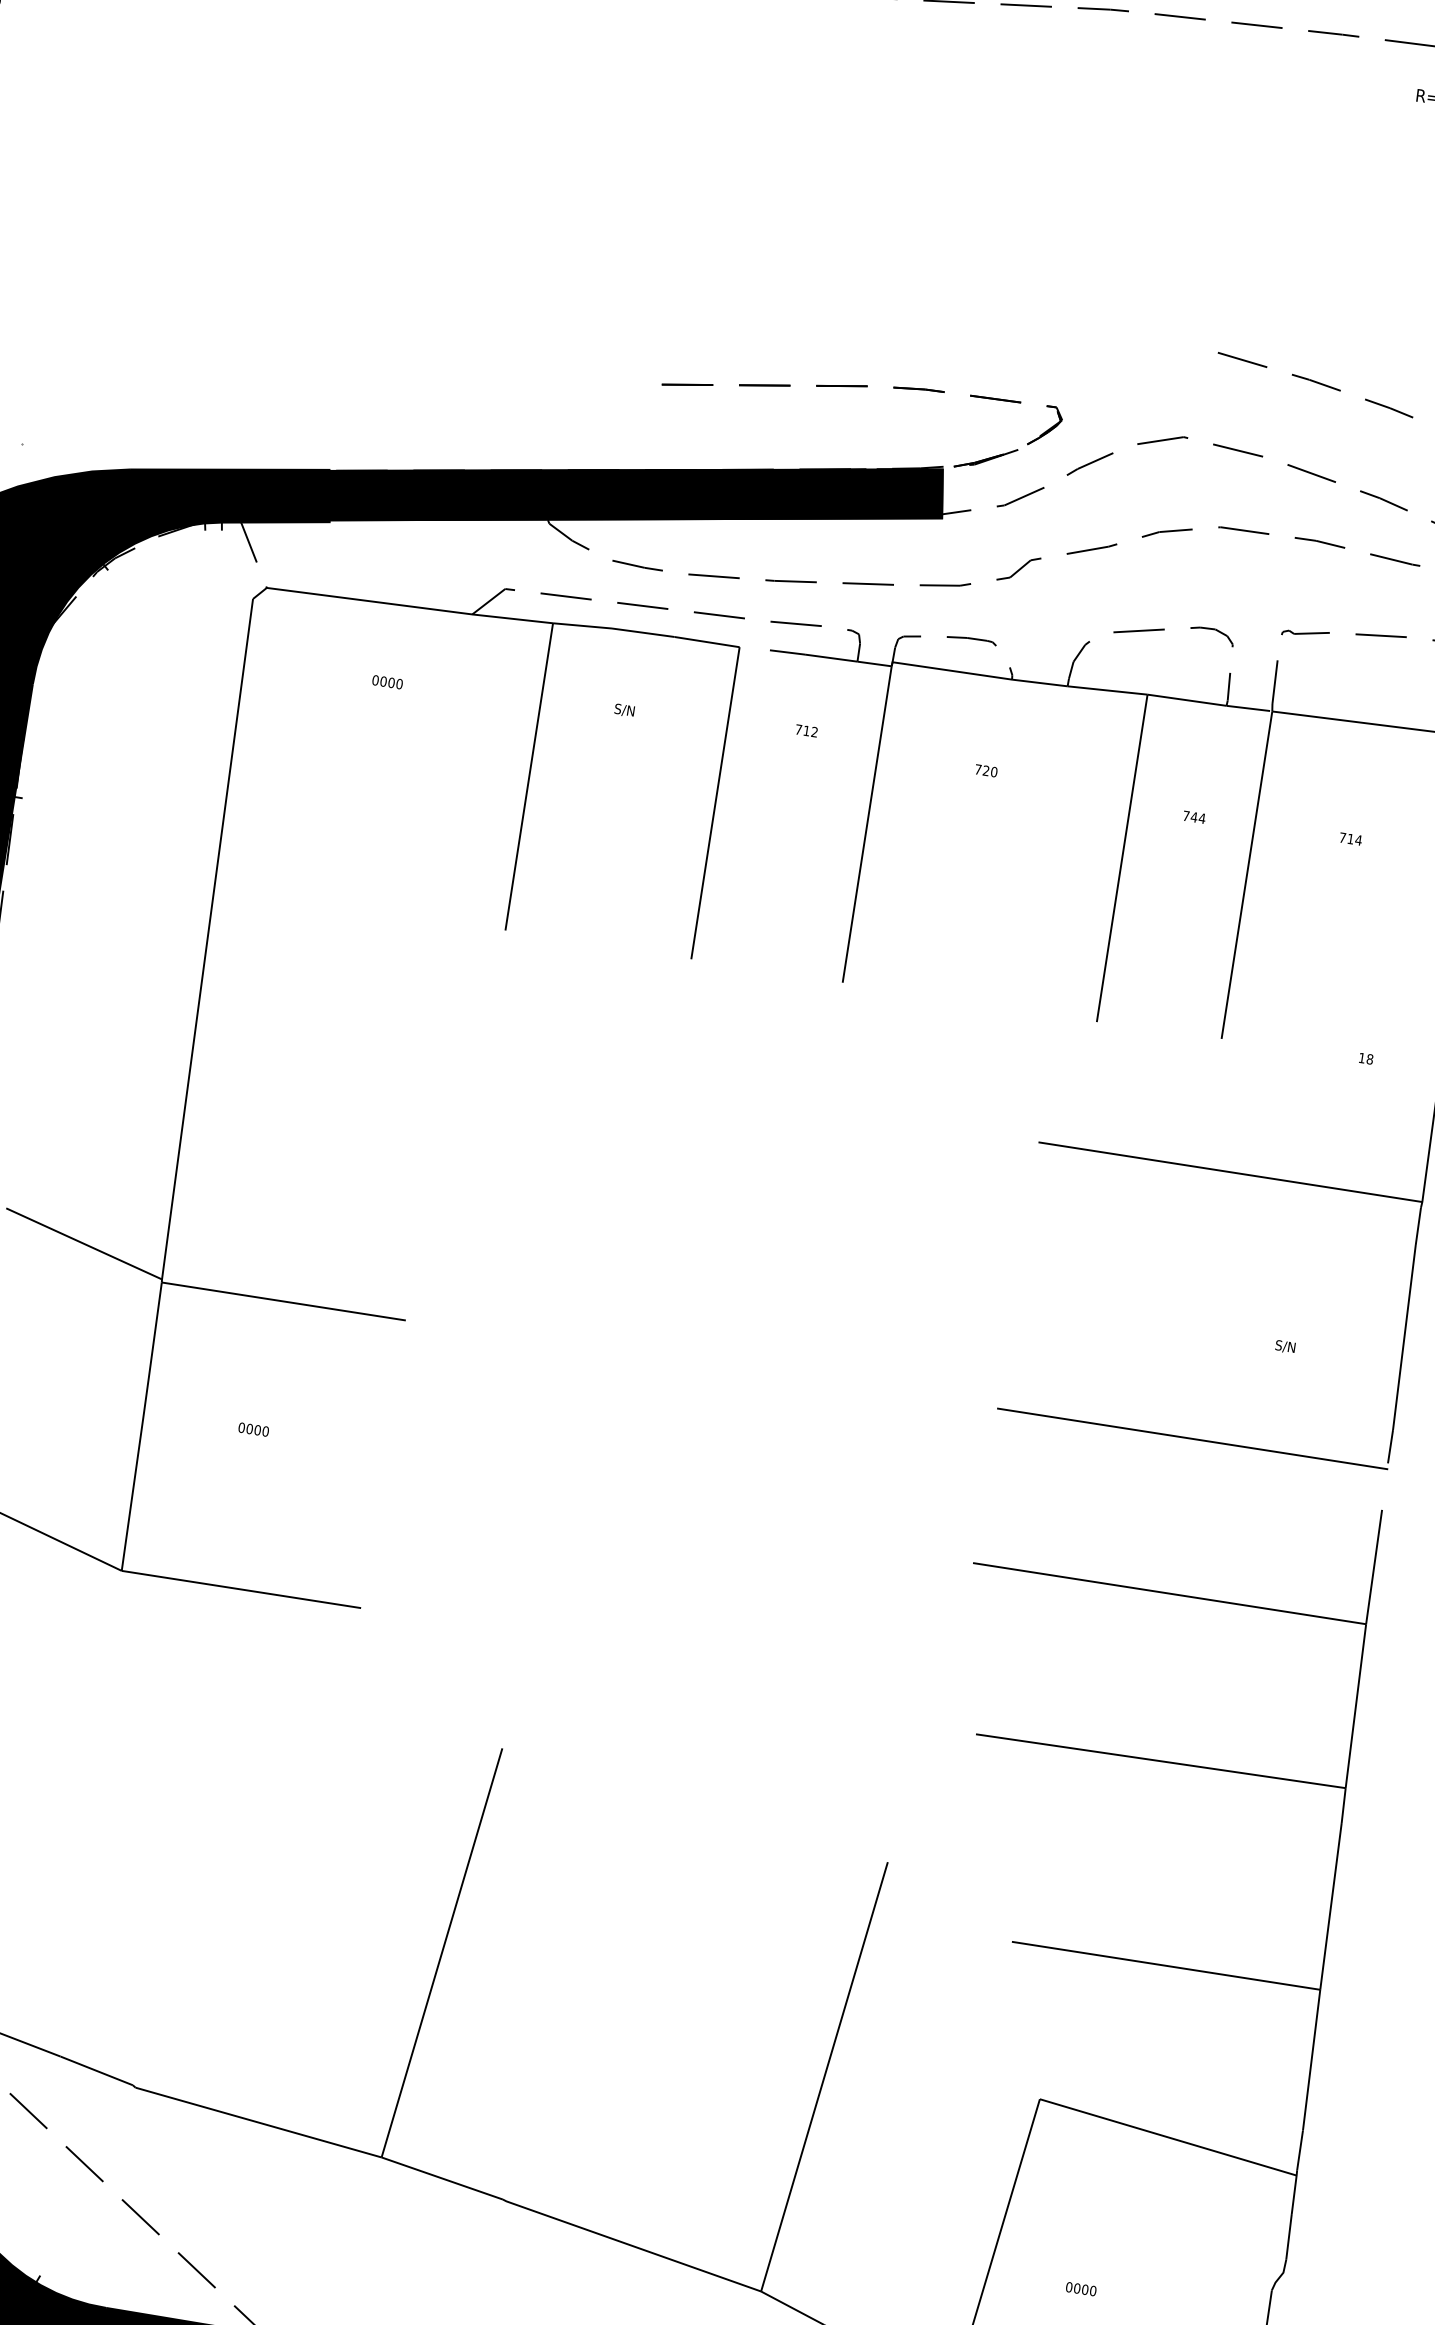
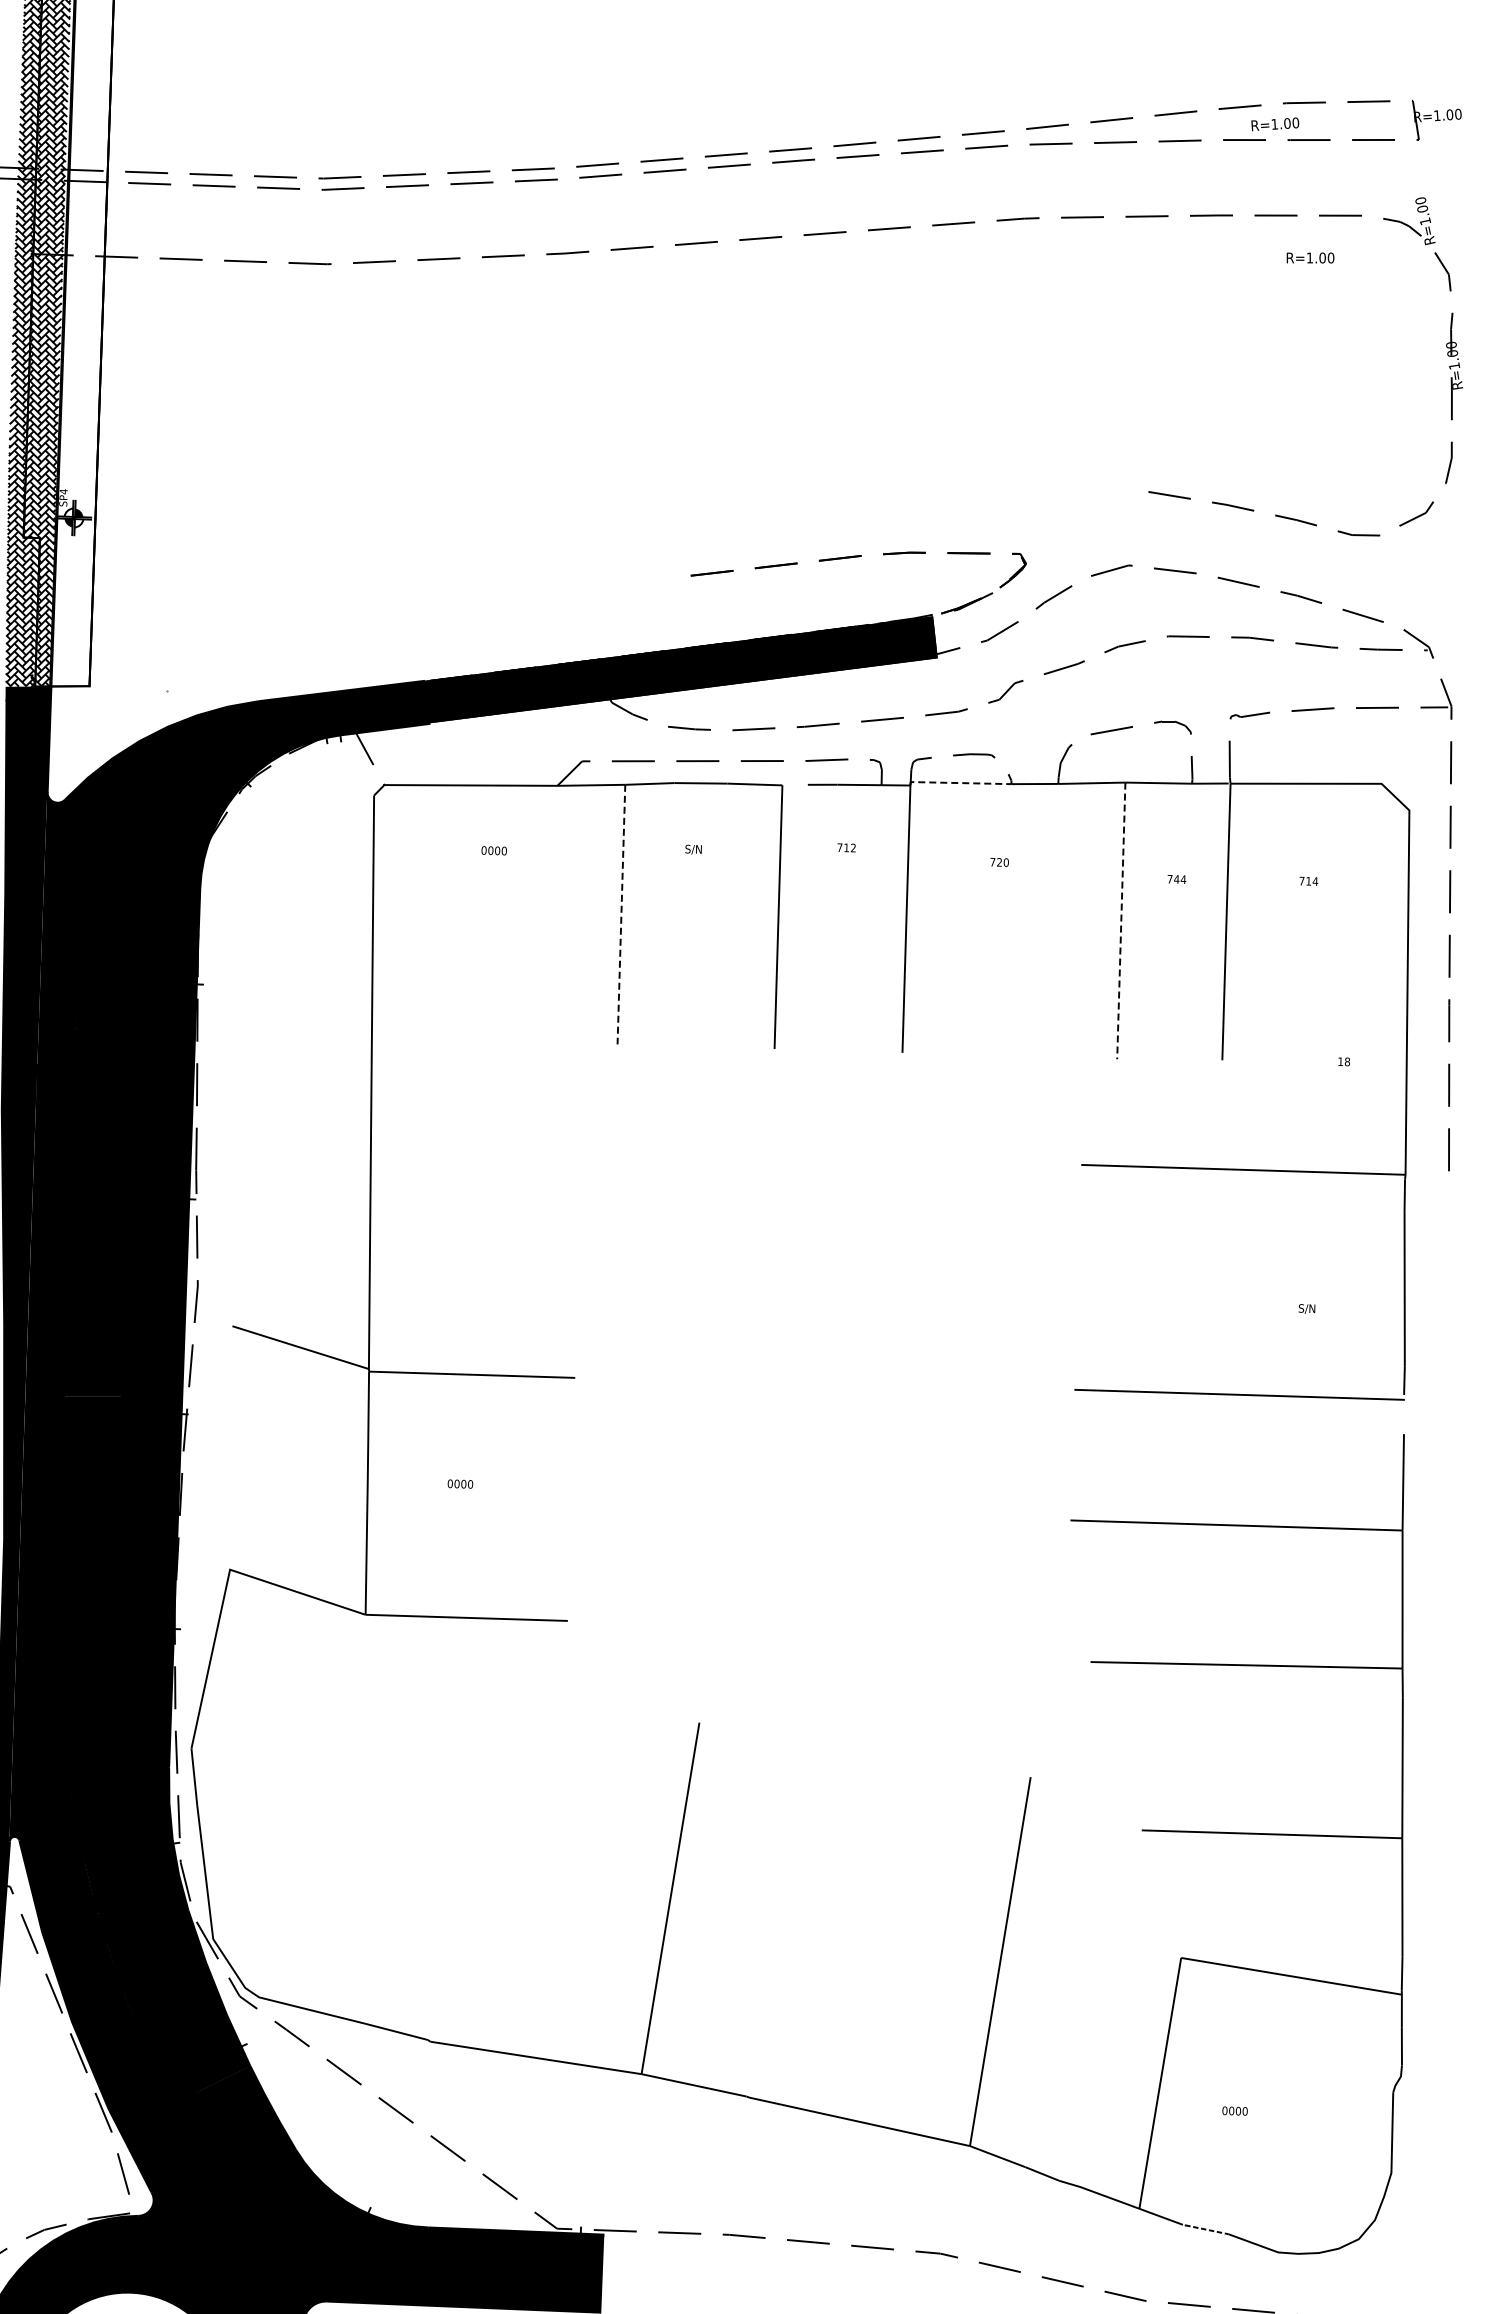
line: (949, 671) -> (958, 783), solid -> dashed
line: (529, 776) -> (621, 914), solid -> dashed
line: (1122, 859) -> (1121, 921), solid -> dashed

